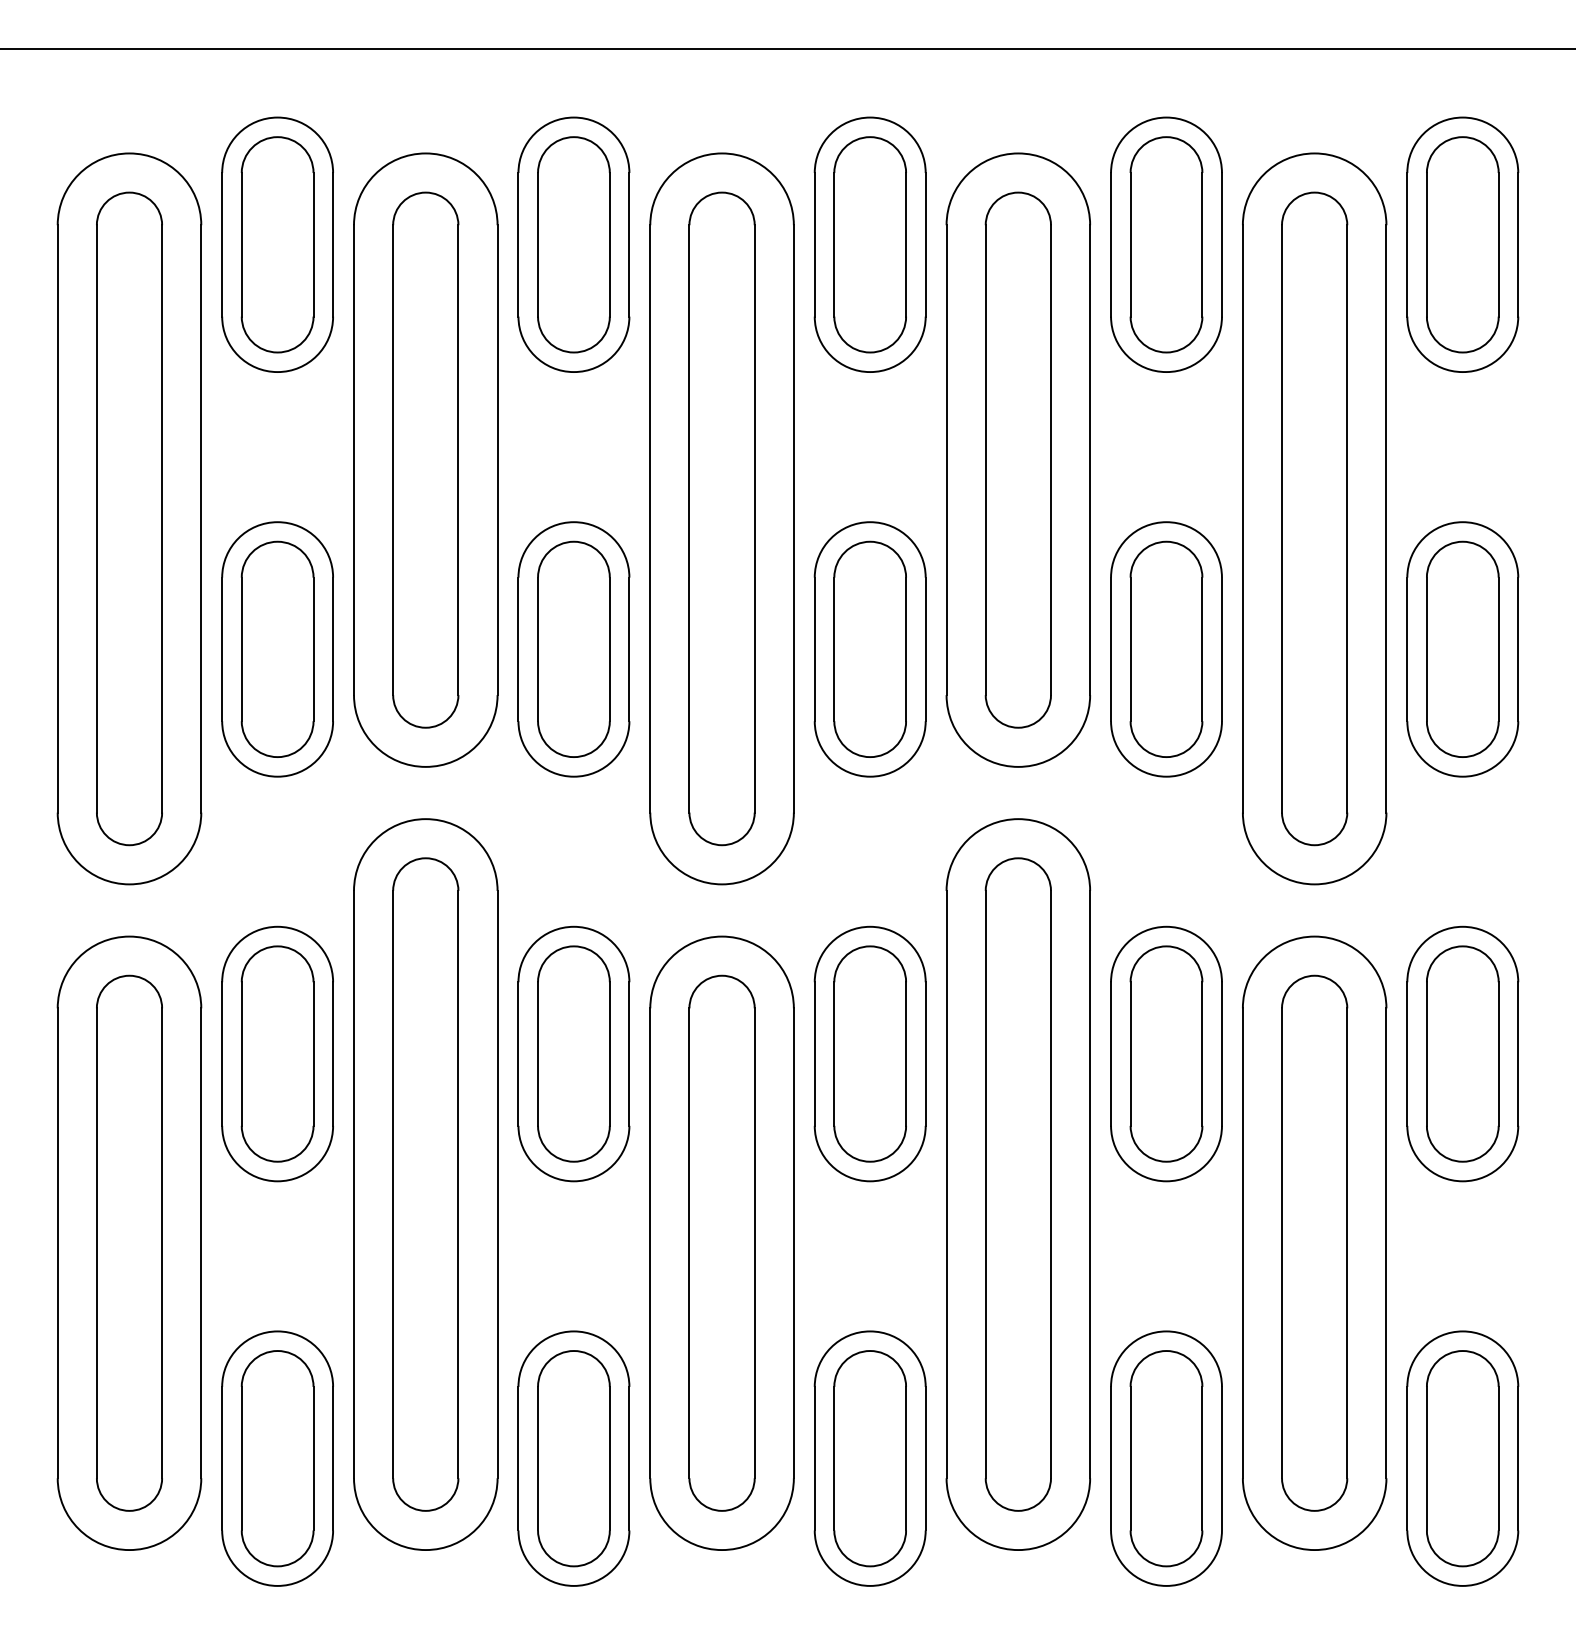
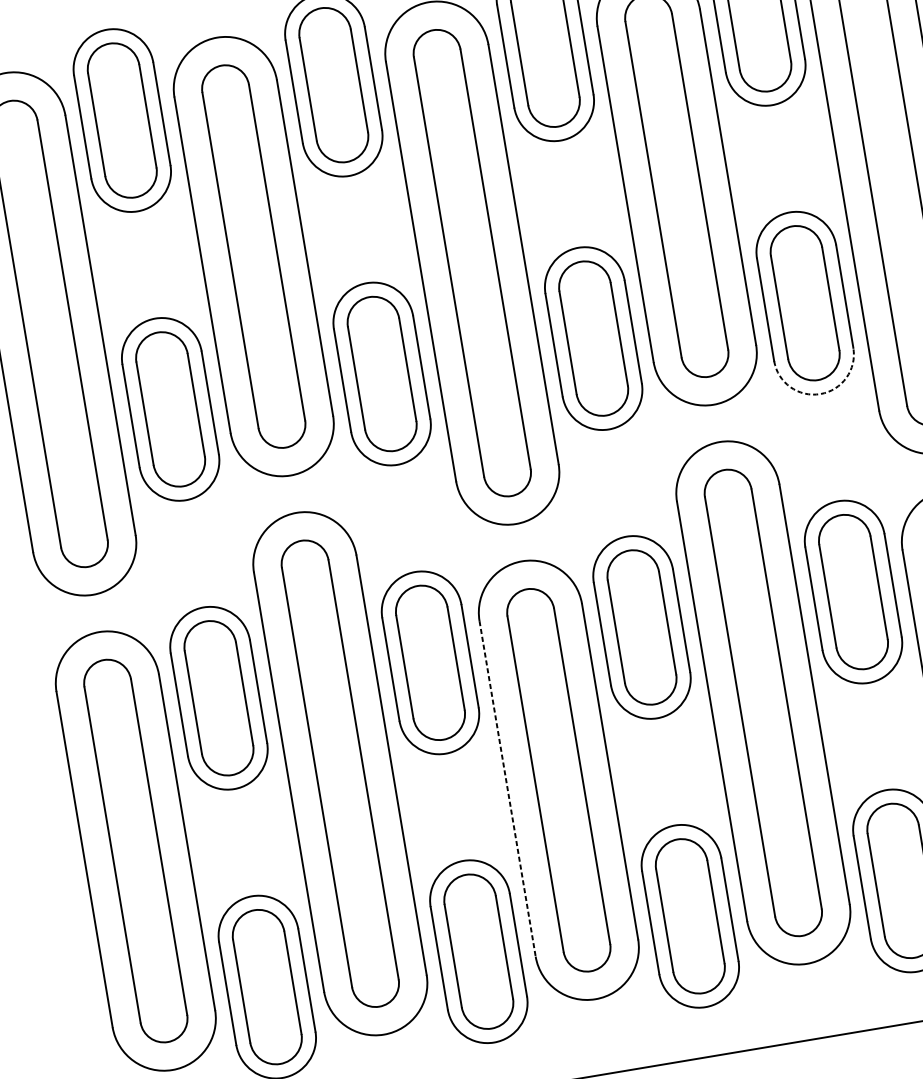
arc: (1166, 776) -> (820, 393), solid -> dashed
line: (650, 1243) -> (507, 788), solid -> dashed

